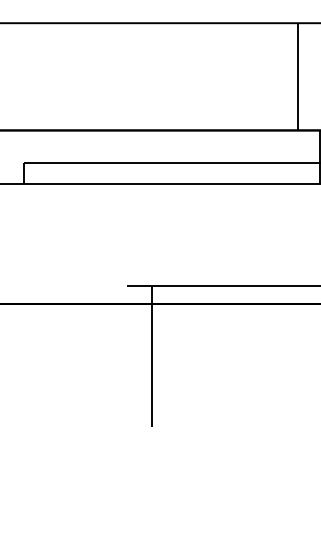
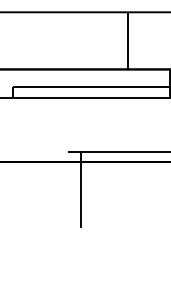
line: (297, 76) -> (127, 40), moved

